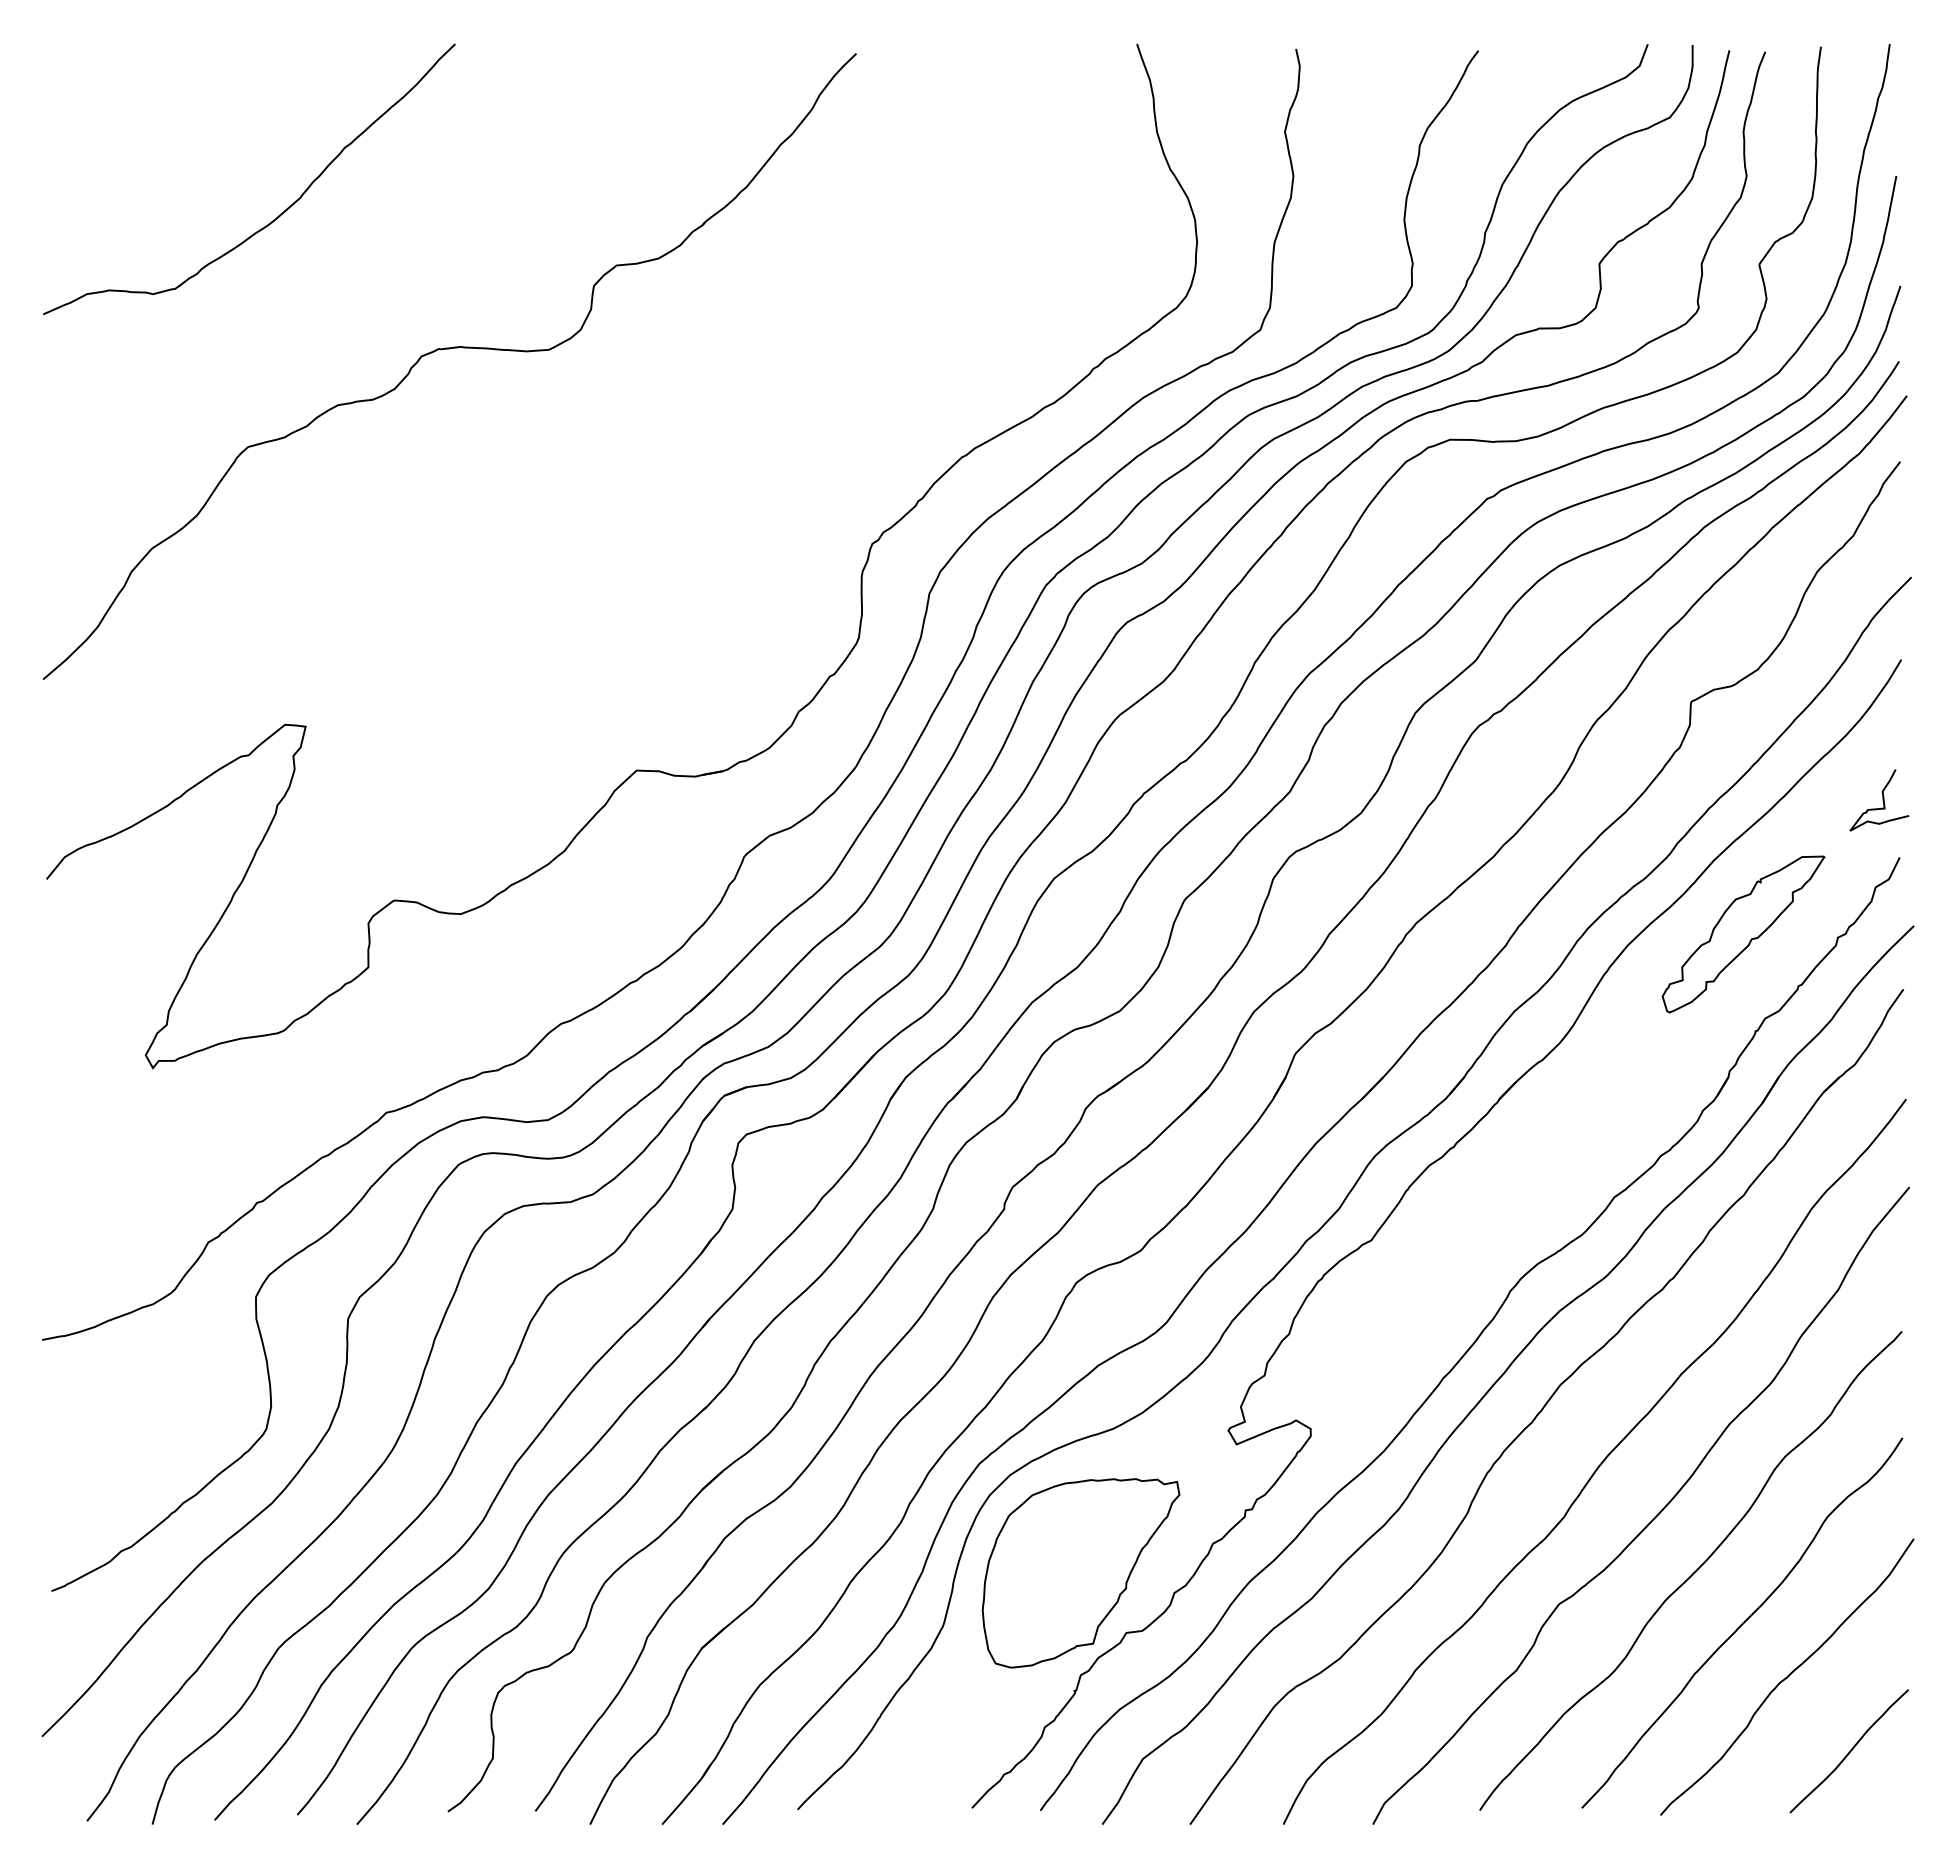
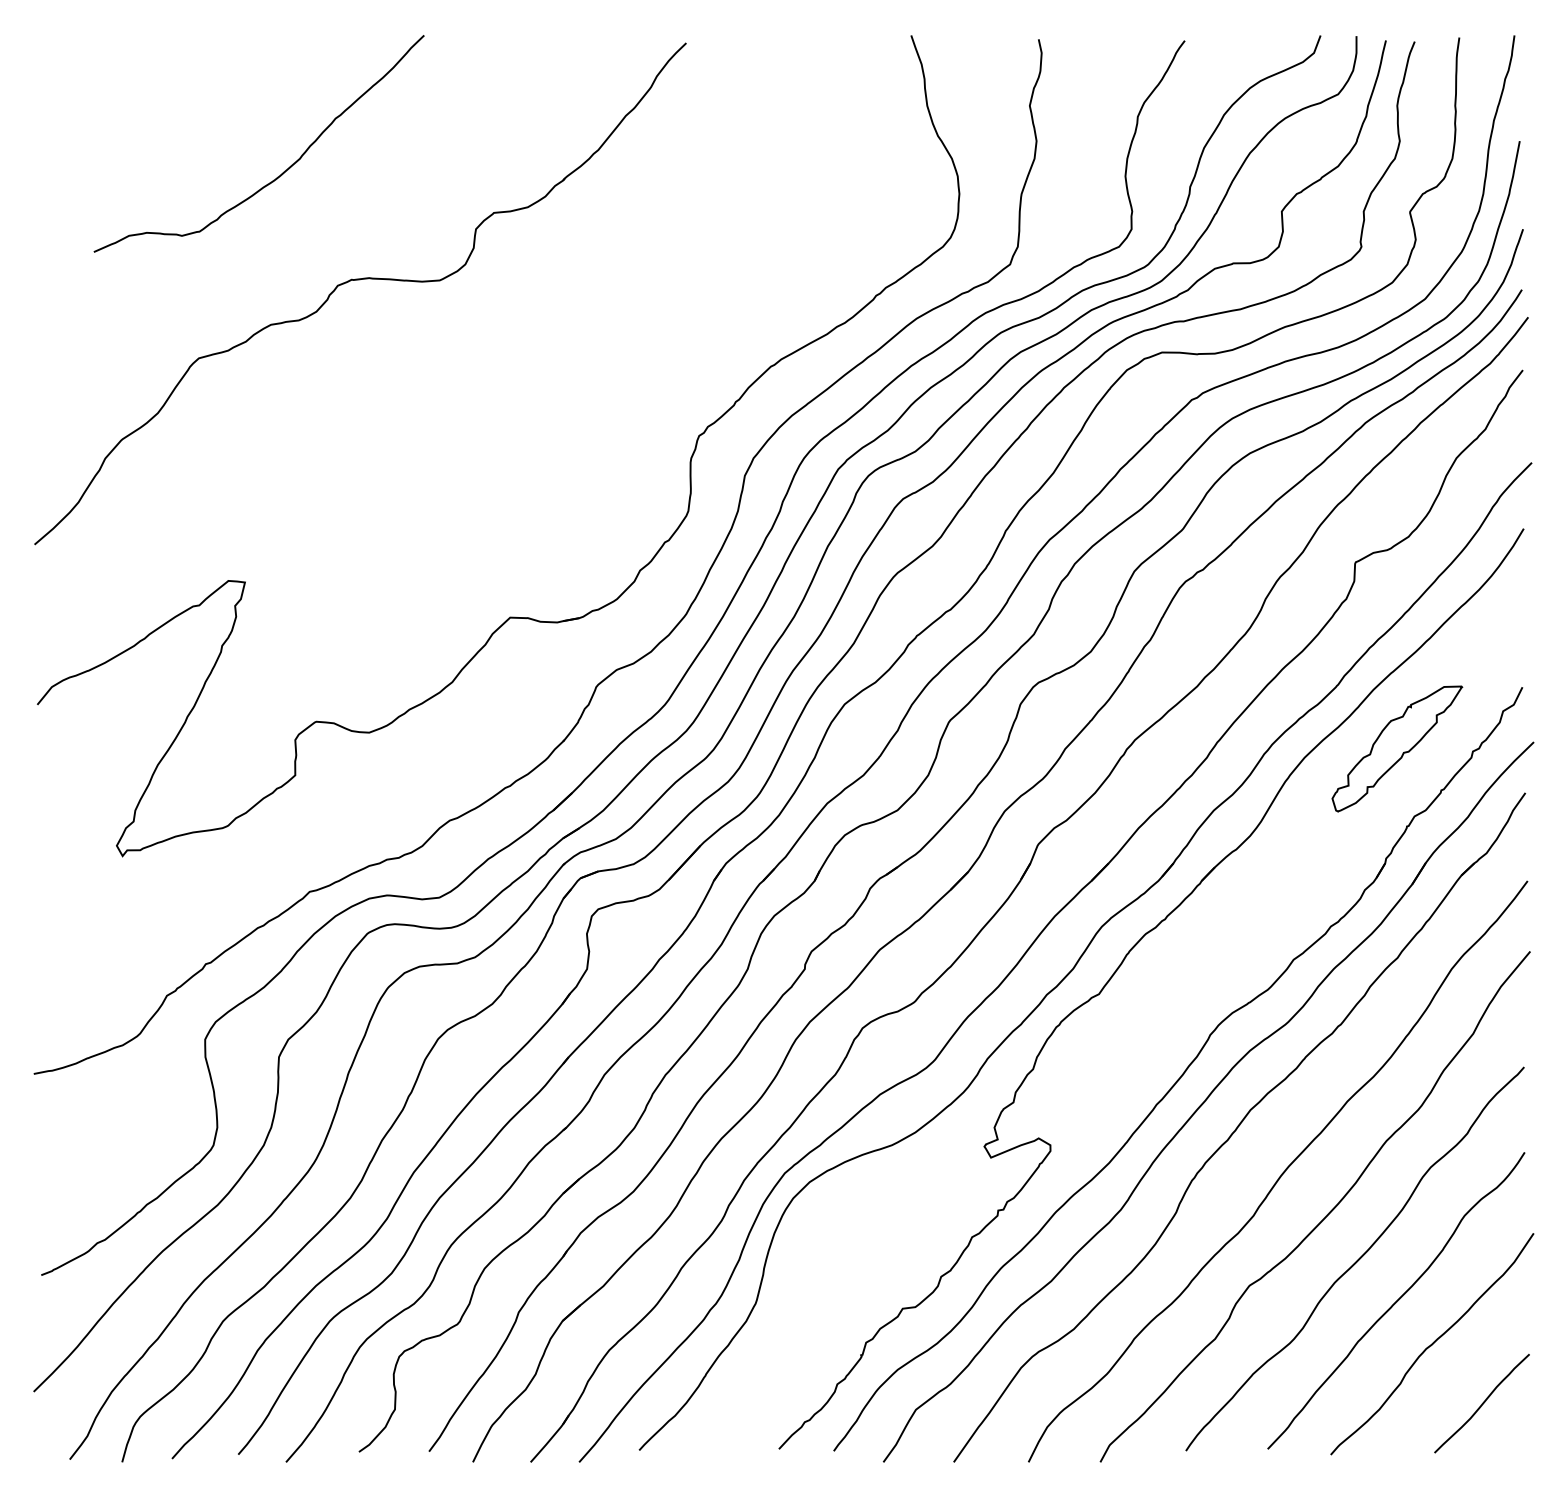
curve: (280, 213) -> (284, 171), moved
curve: (1882, 800) -> (1508, 641), removed
part: (1080, 1573) -> (865, 1261), removed

